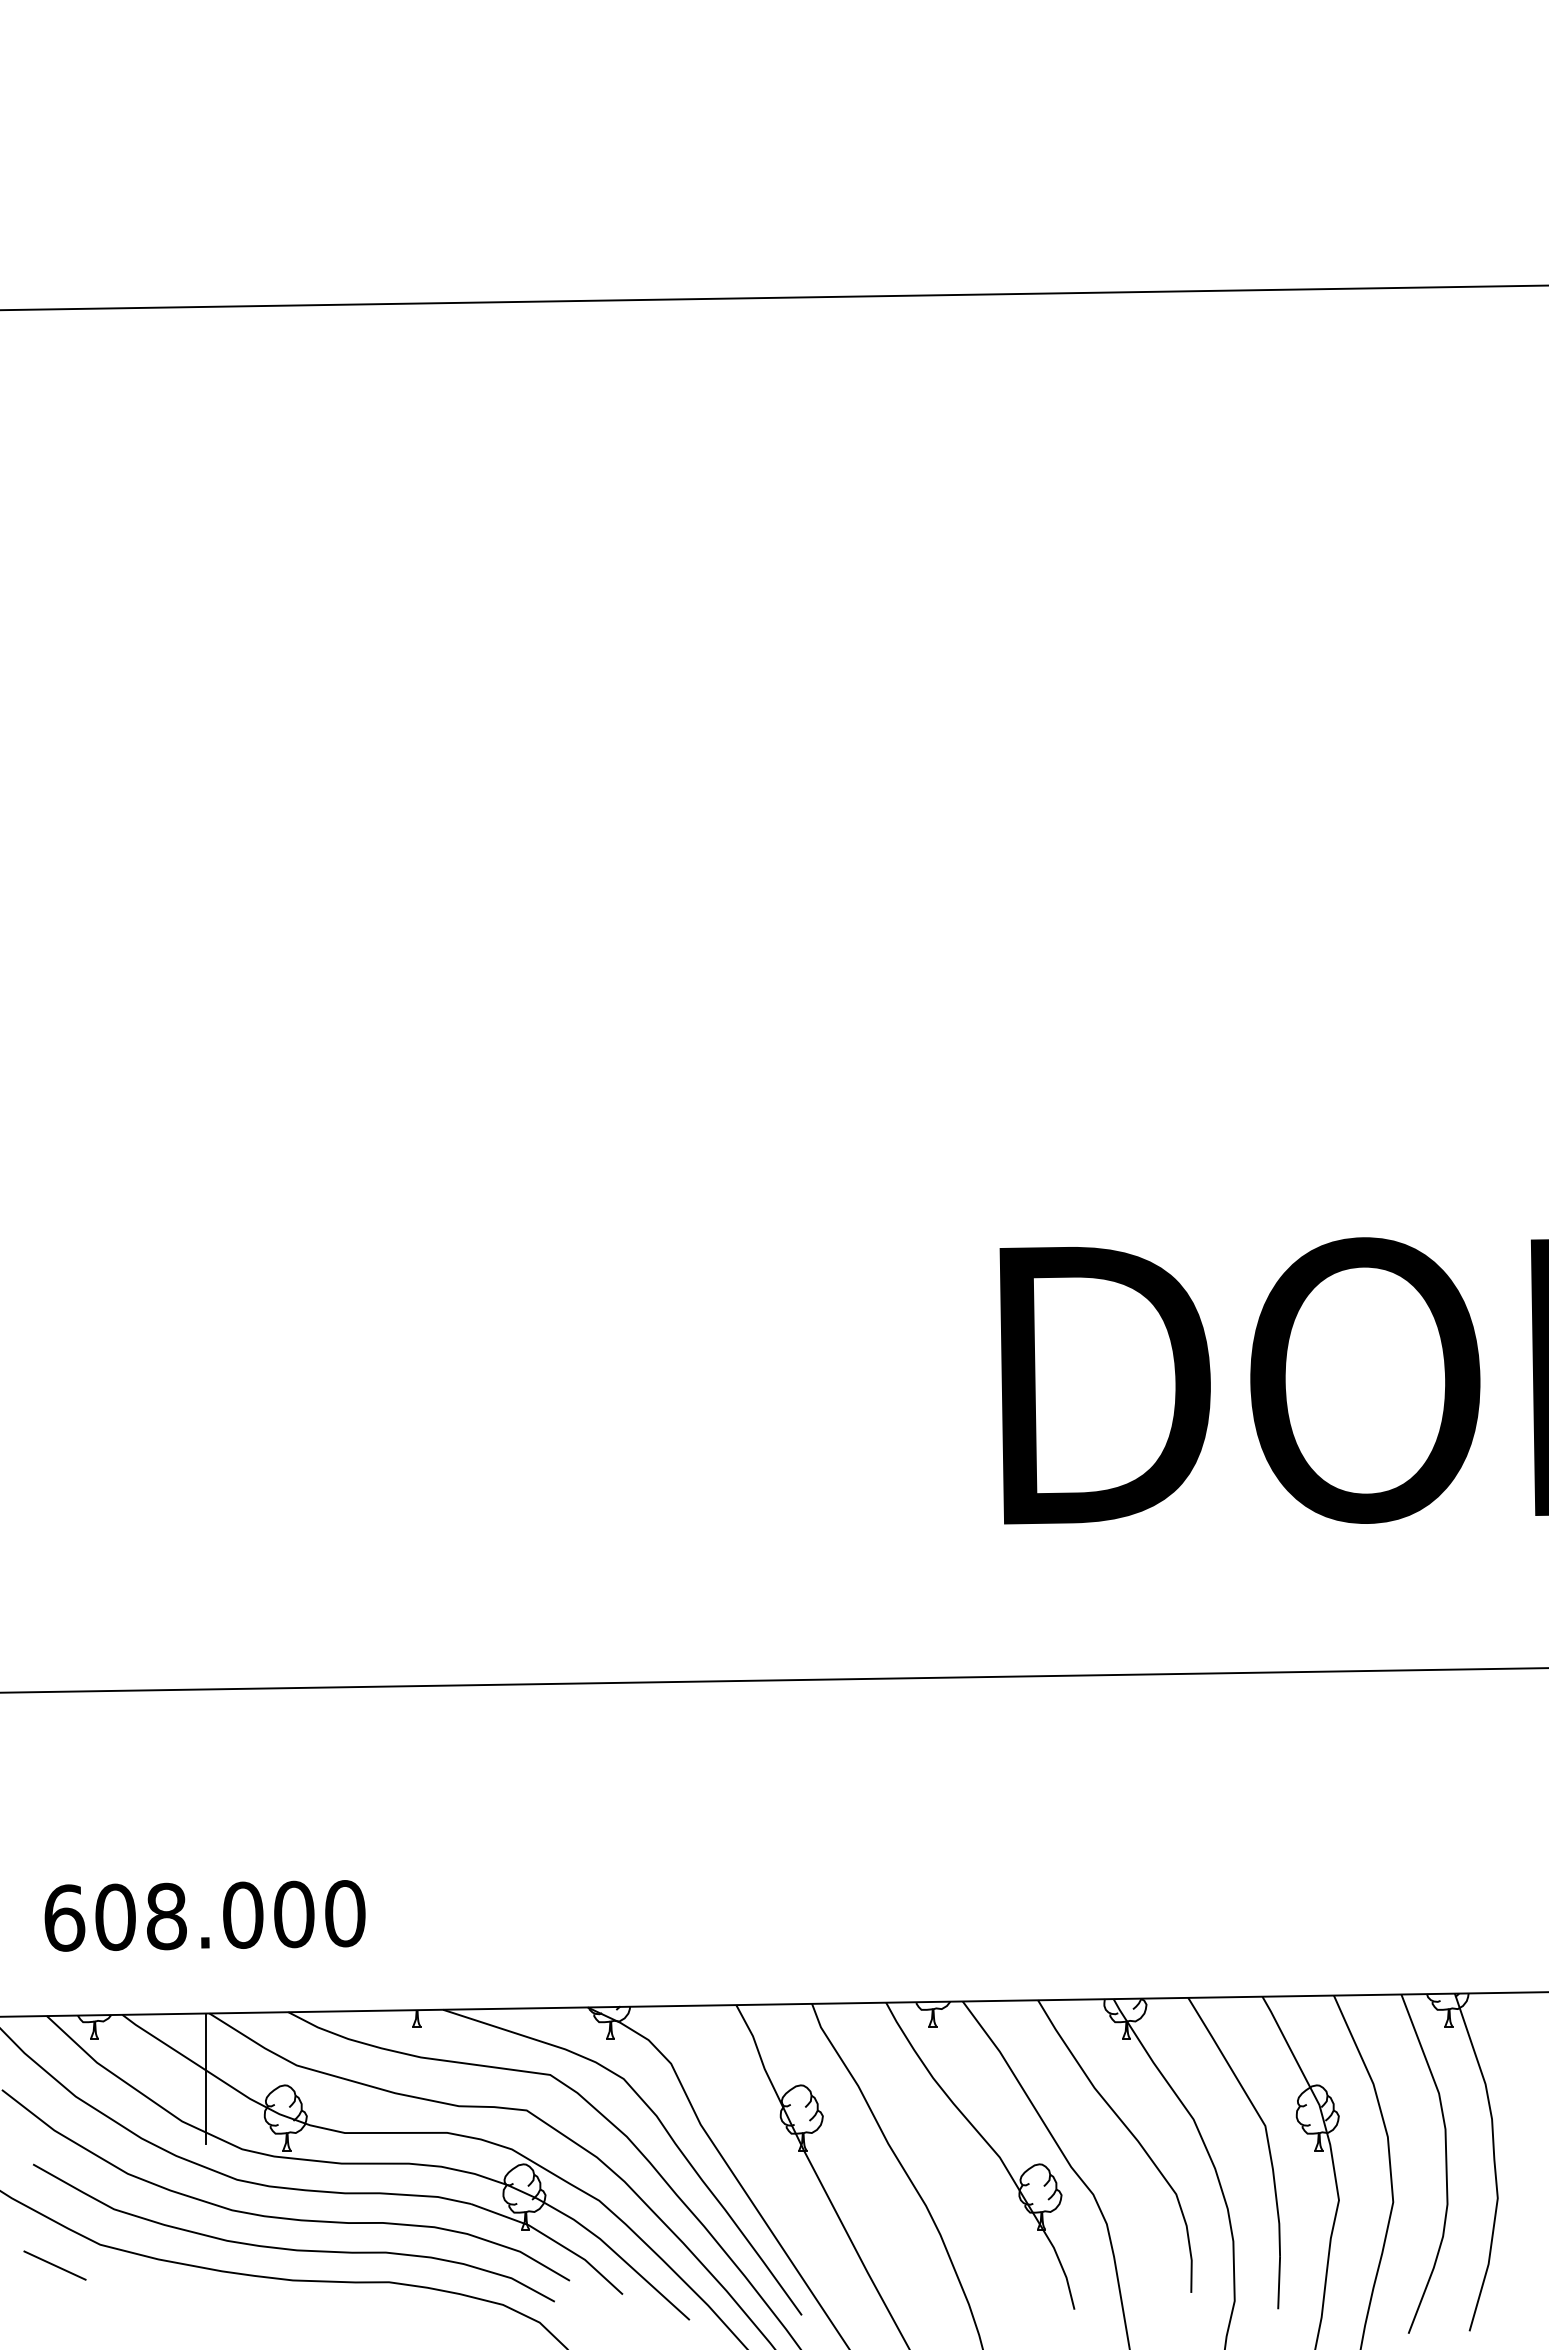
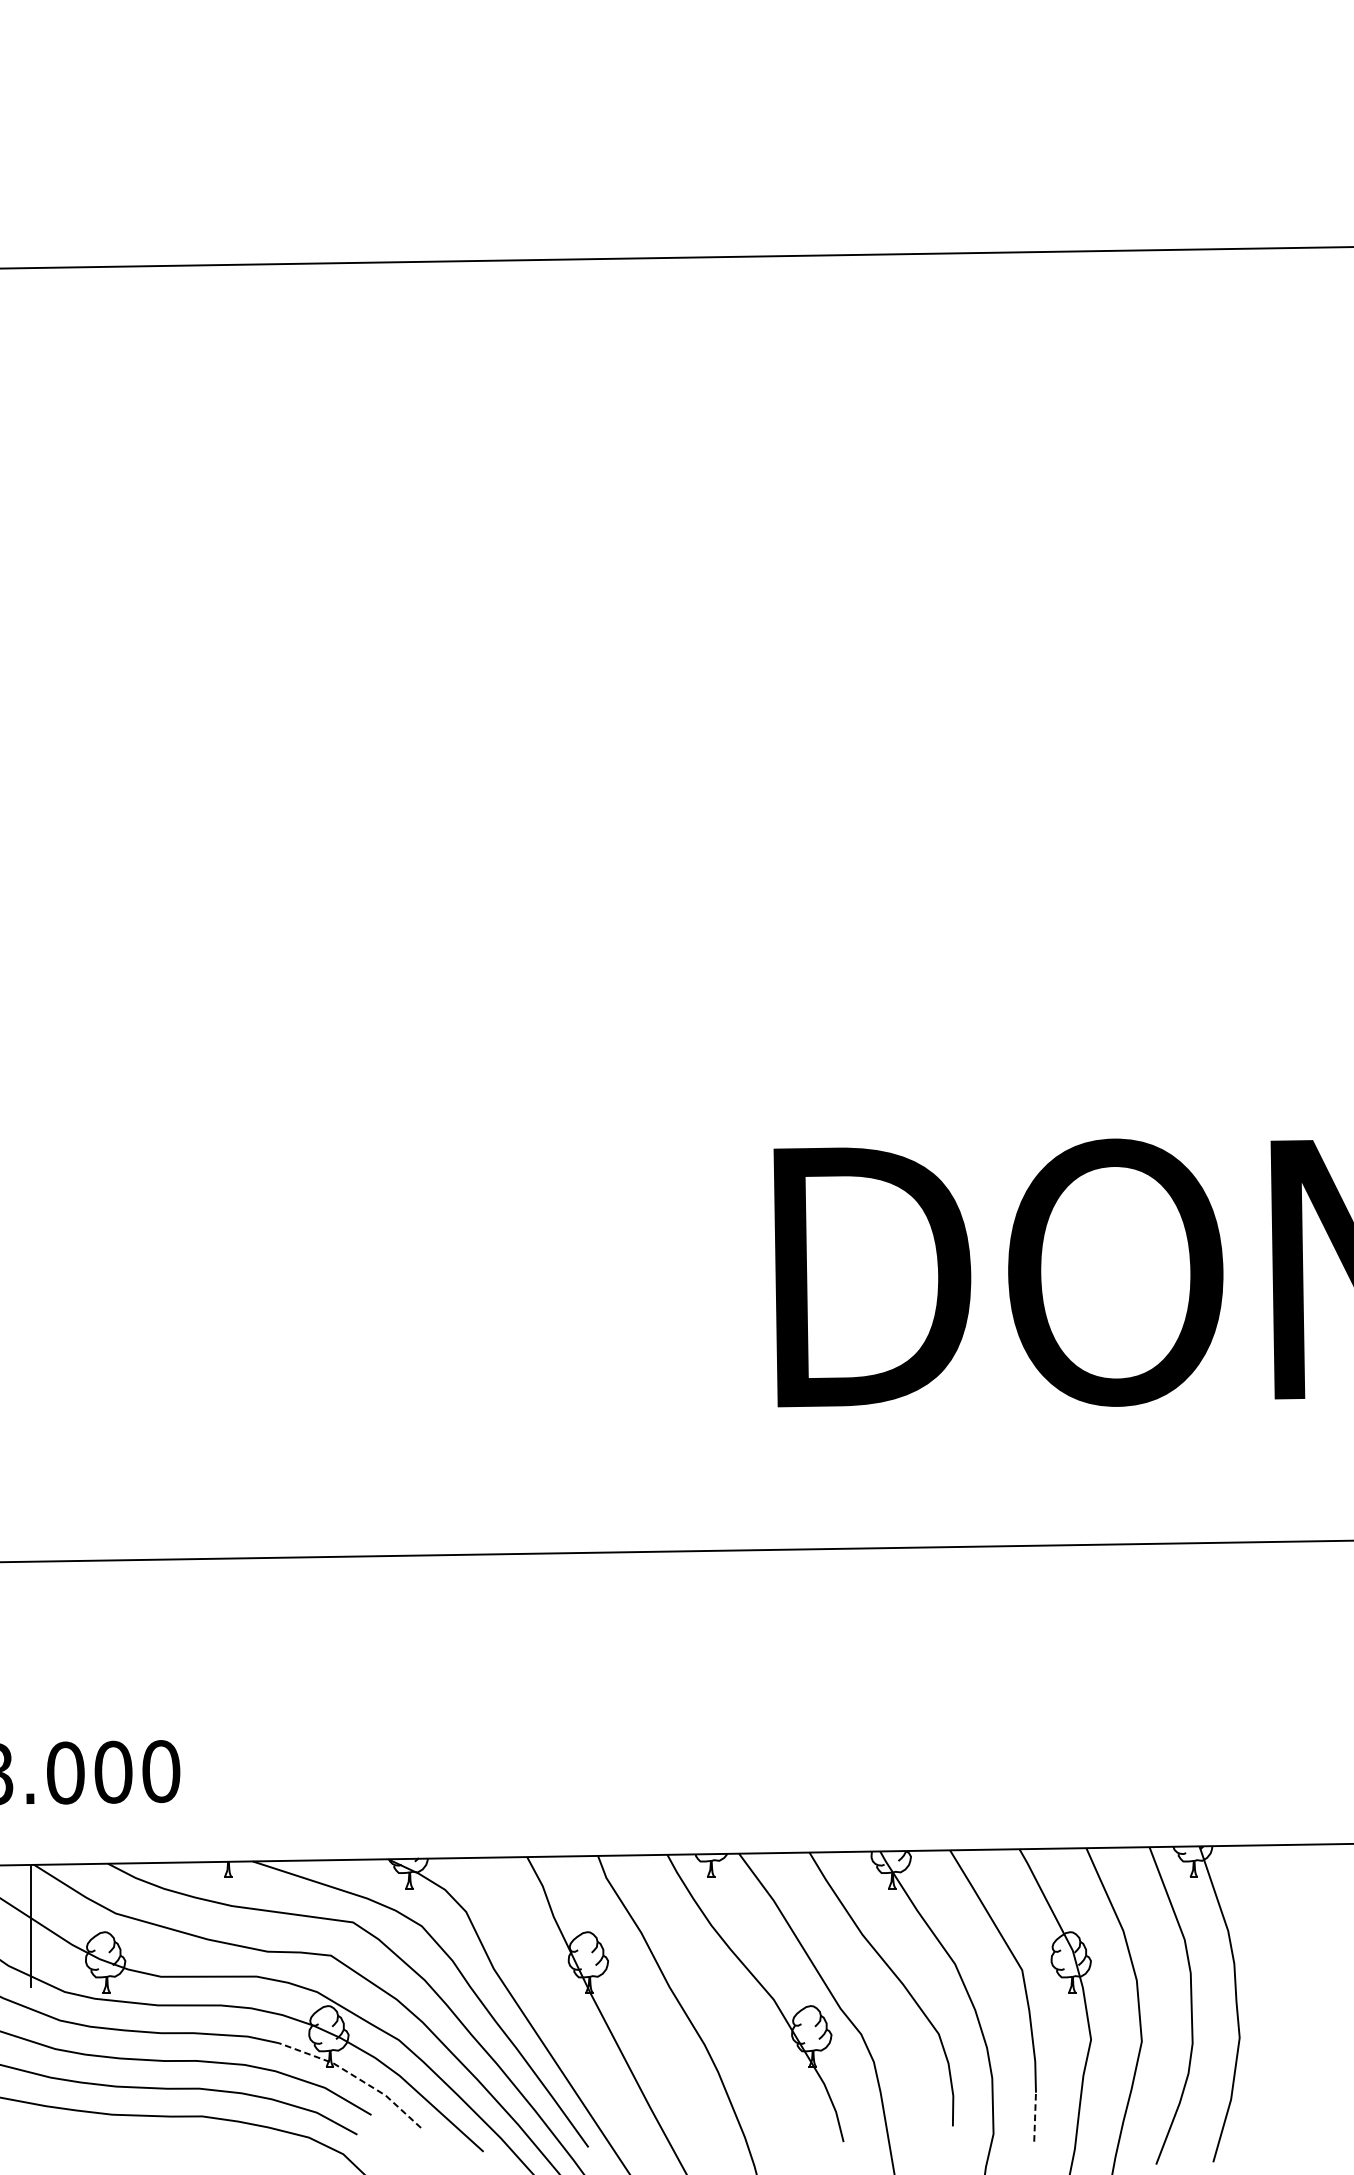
line: (552, 2239) -> (355, 2076), solid -> dashed
line: (1279, 2282) -> (1035, 2116), solid -> dashed

